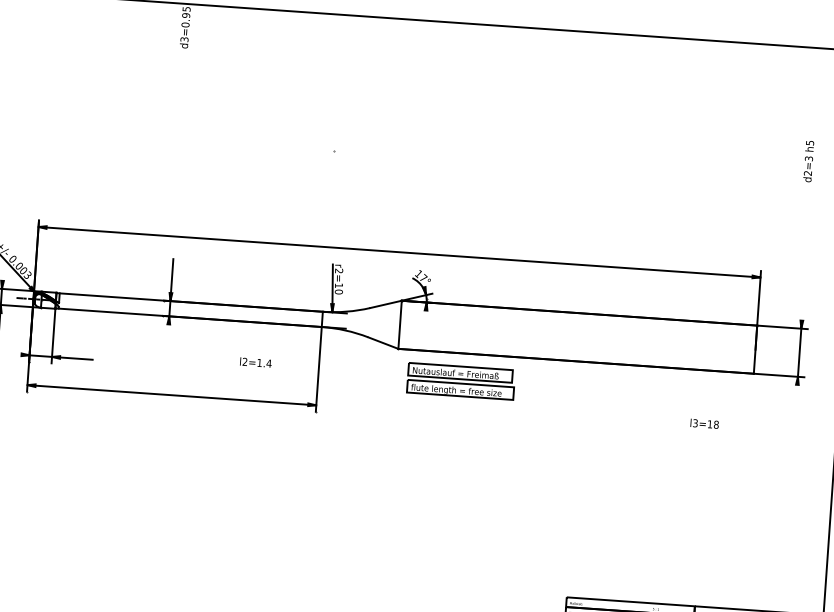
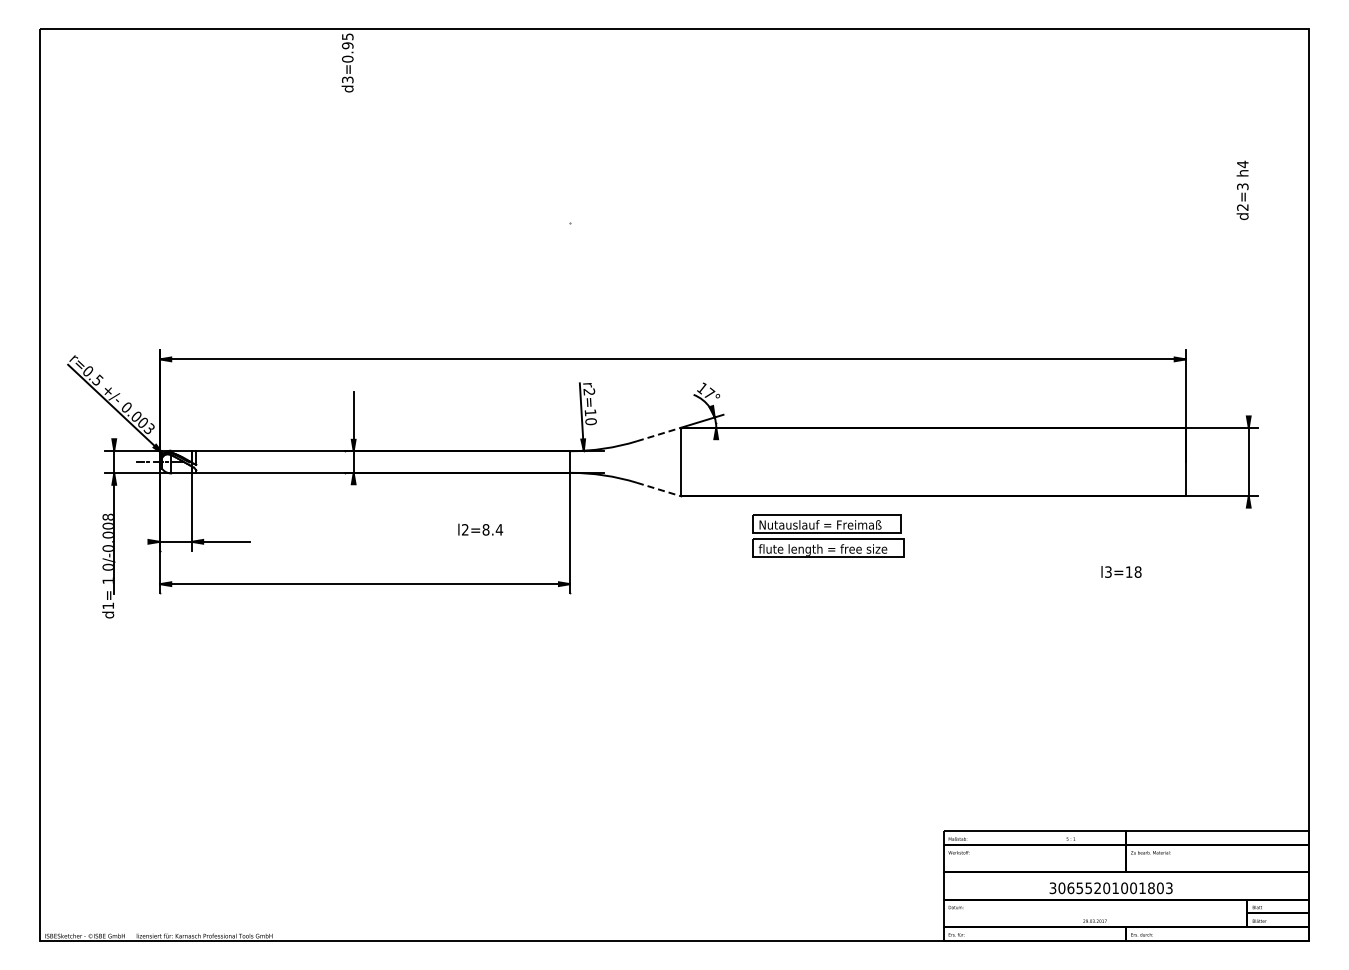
text: (809, 143) -> (1242, 164), h5 -> h4
line: (385, 304) -> (658, 434), solid -> dashed
line: (382, 343) -> (658, 489), solid -> dashed
text: (259, 362) -> (485, 529), l2=1.4 -> l2=8.4
part: (460, 381) -> (828, 535), moved

